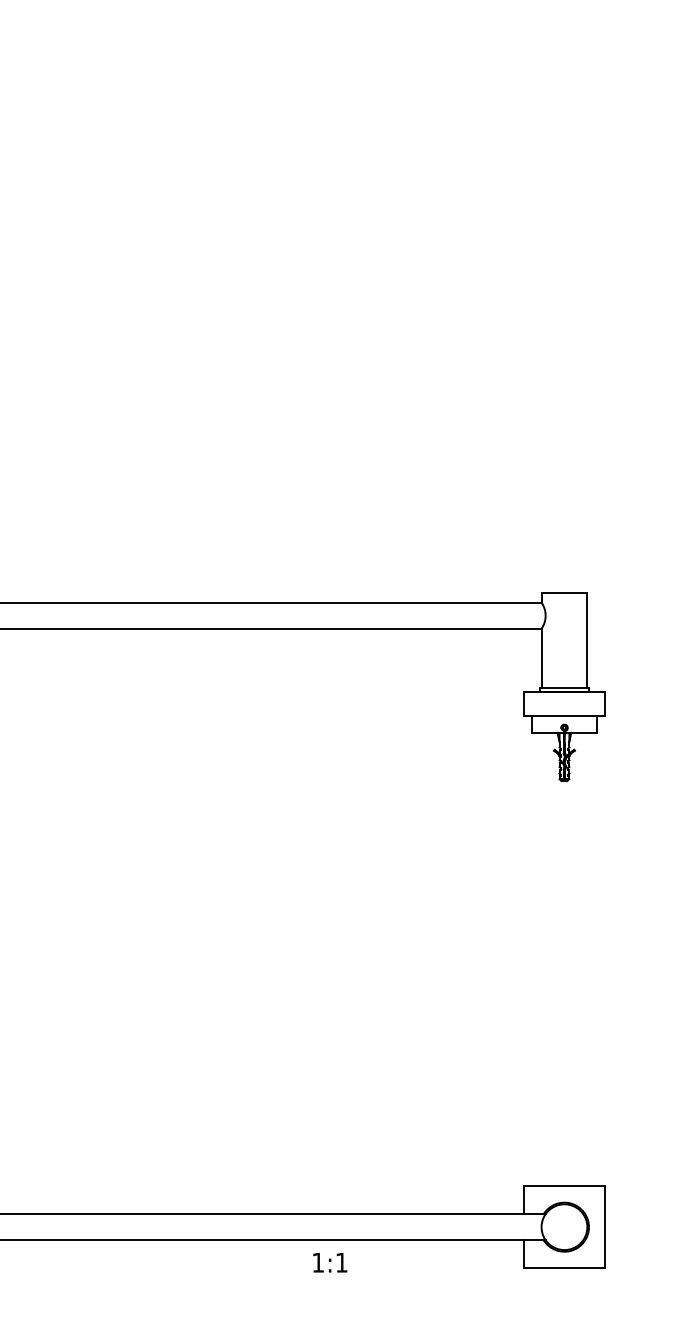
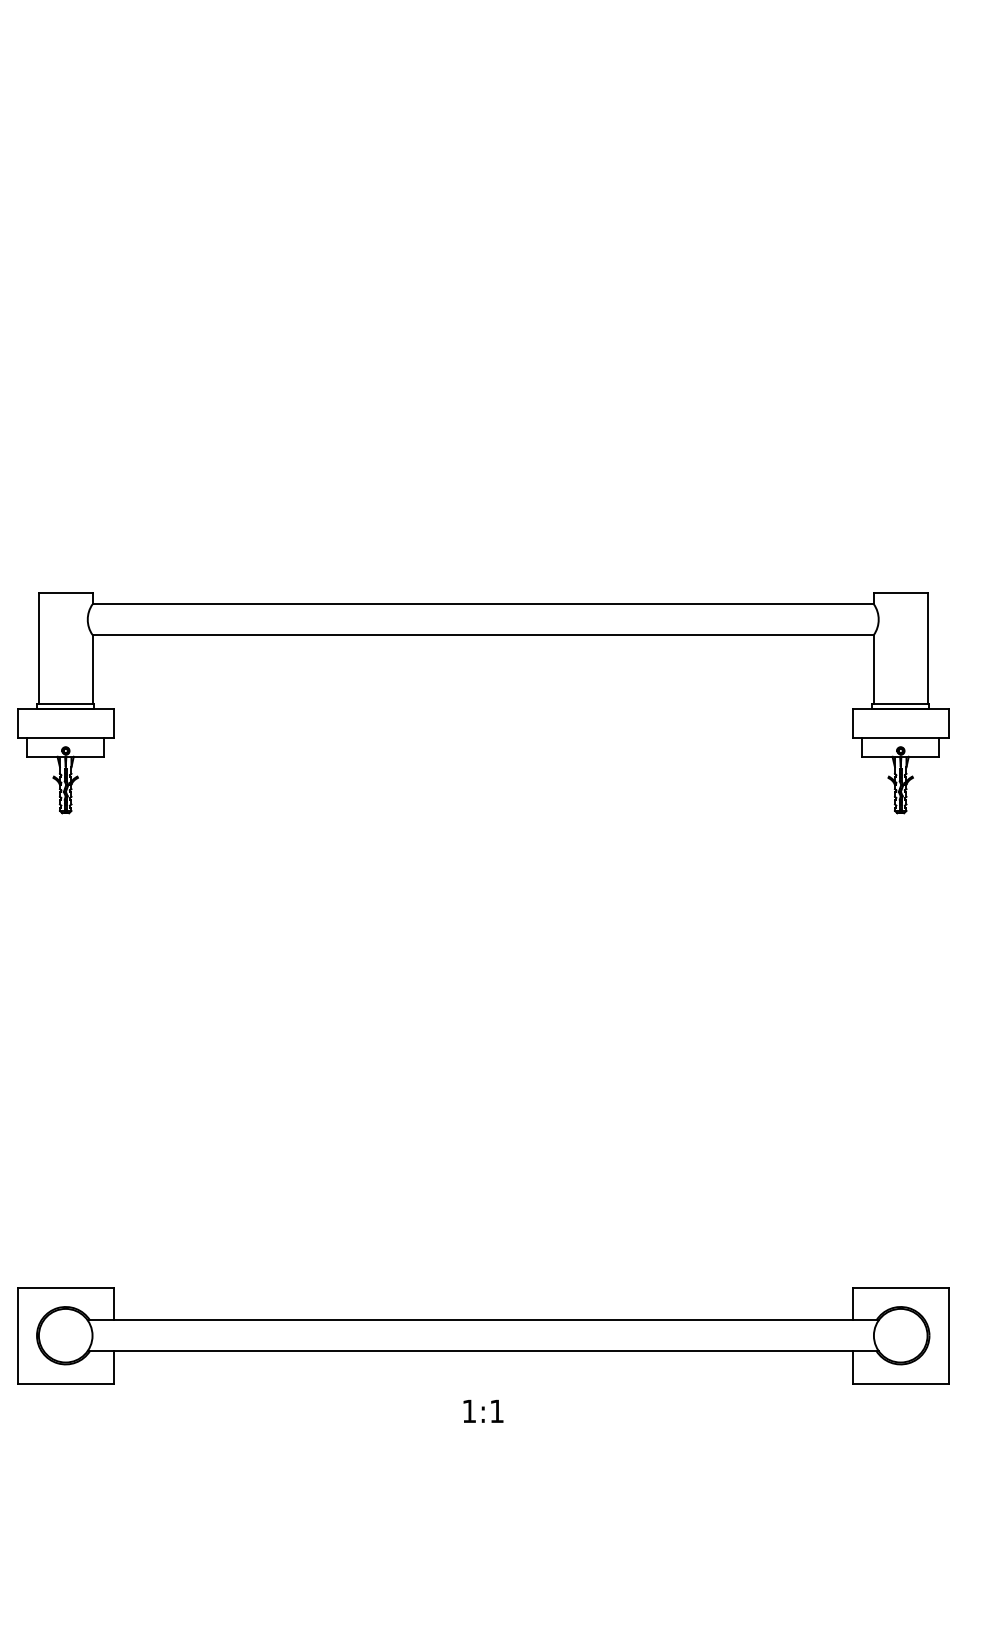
text: (330, 1262) -> (483, 1410), moved

